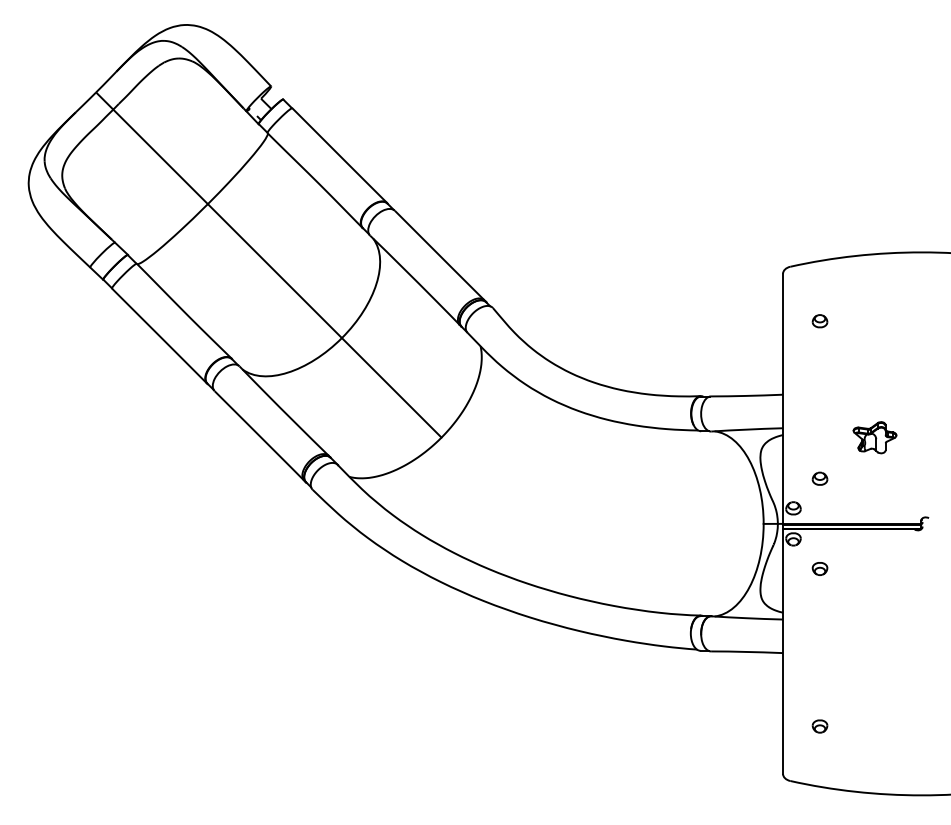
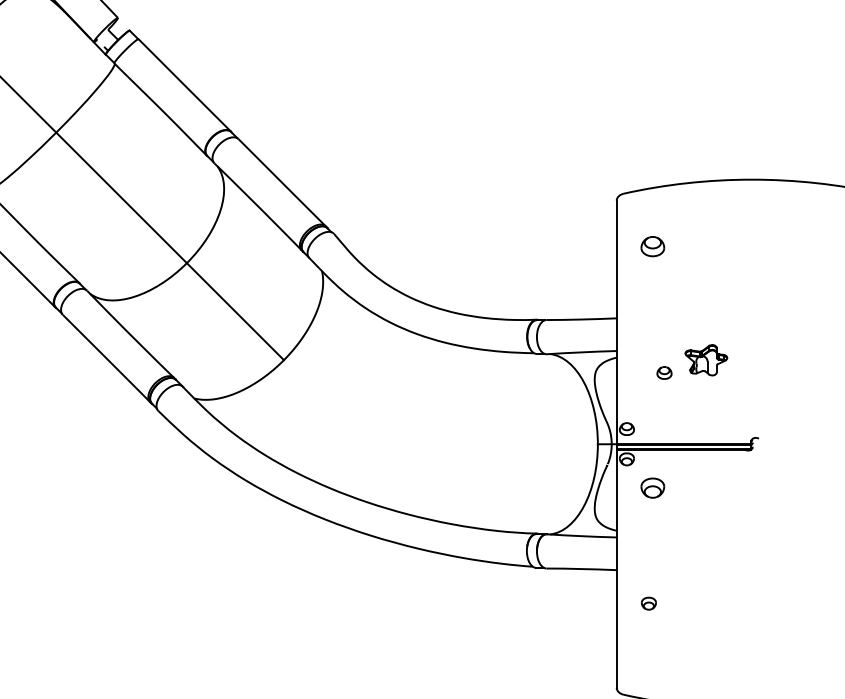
part: (819, 321) -> (652, 247), size x1.6
part: (819, 478) -> (663, 372), moved
part: (819, 568) -> (652, 487), size x1.6
part: (819, 726) -> (648, 603), moved

